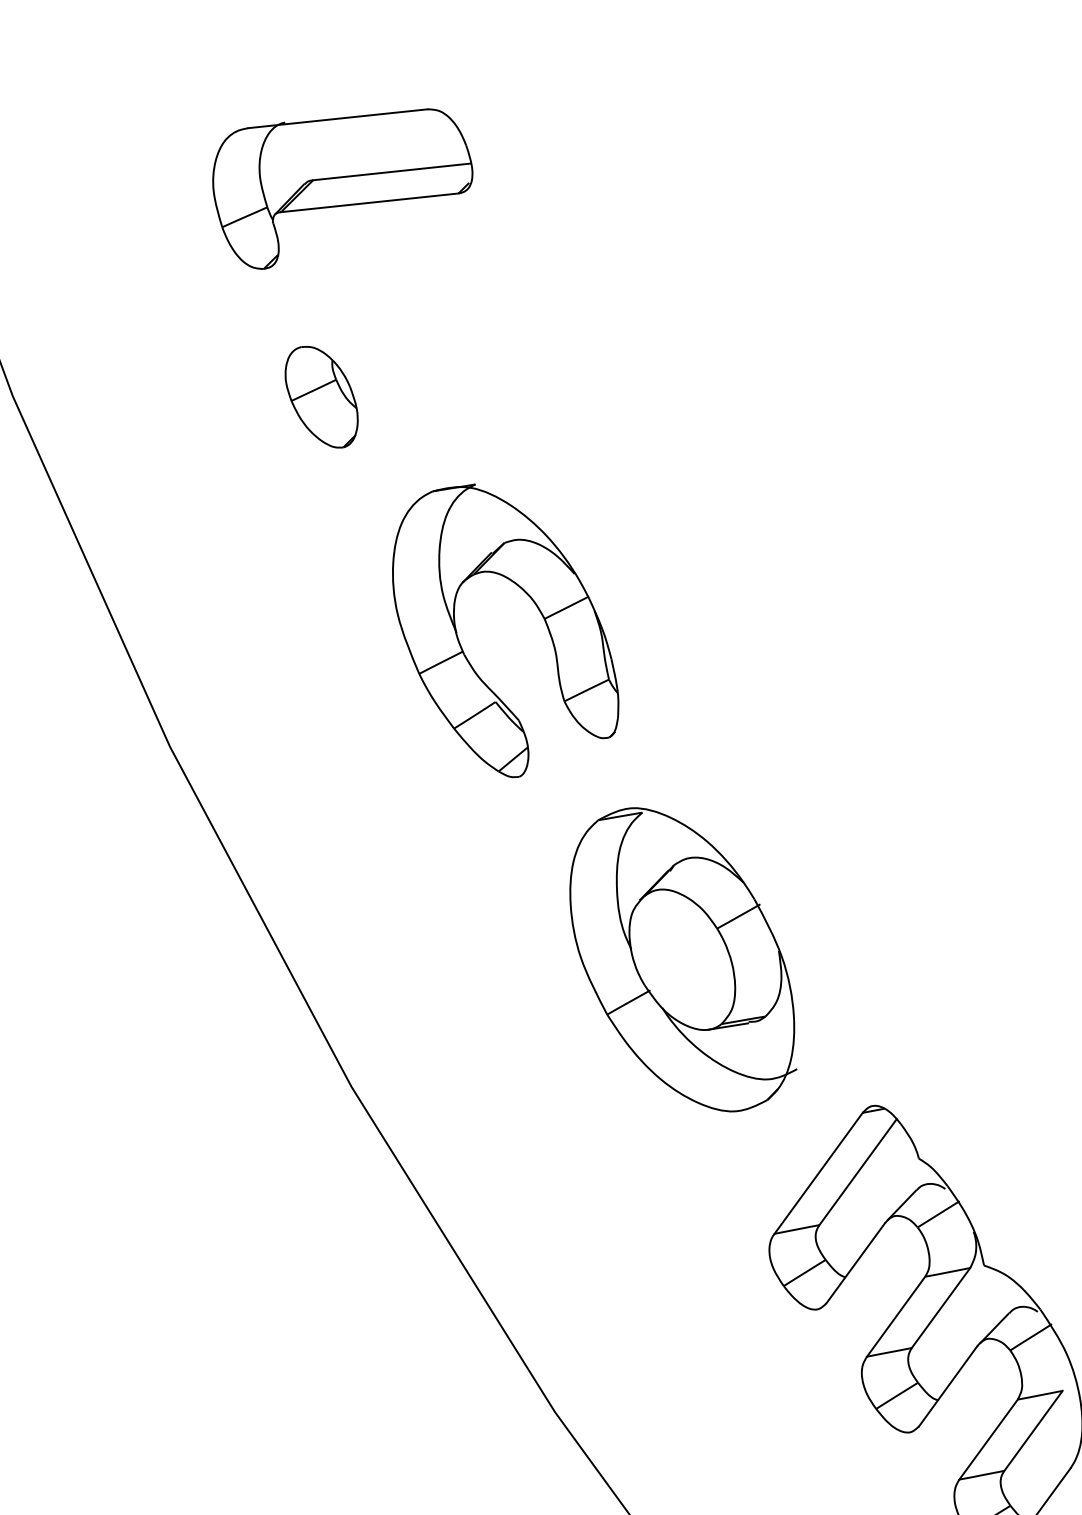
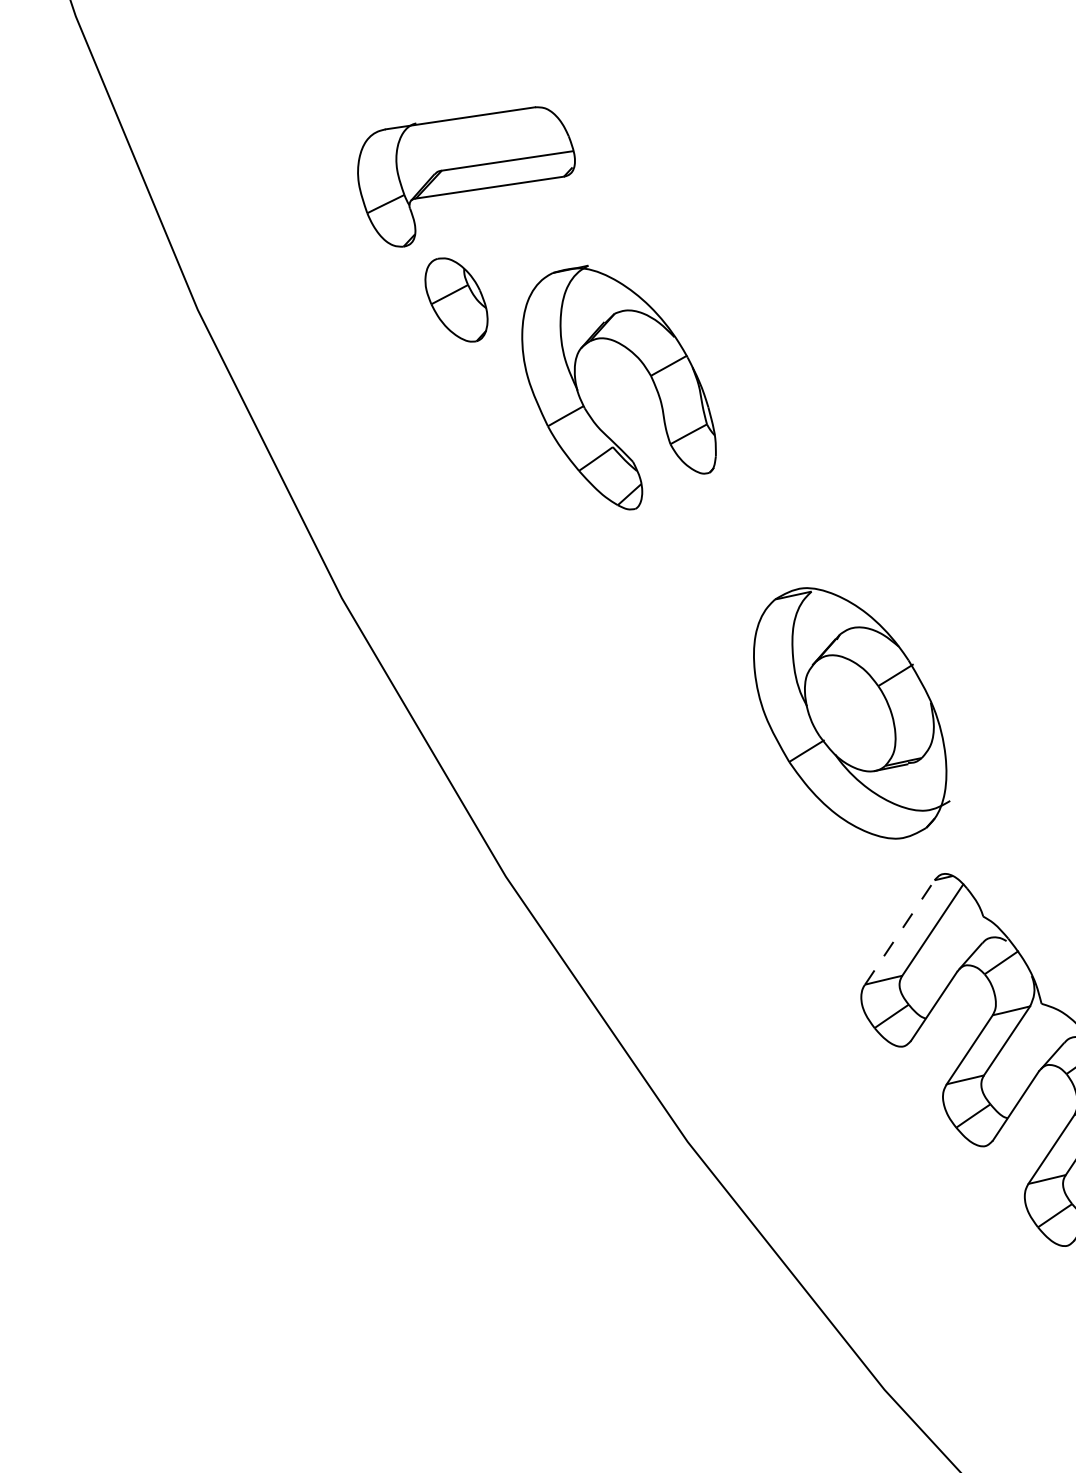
part: (342, 188) -> (466, 176), moved
part: (538, 611) -> (645, 369), moved
part: (683, 959) -> (851, 713), moved
line: (818, 1173) -> (899, 932), solid -> dashed

